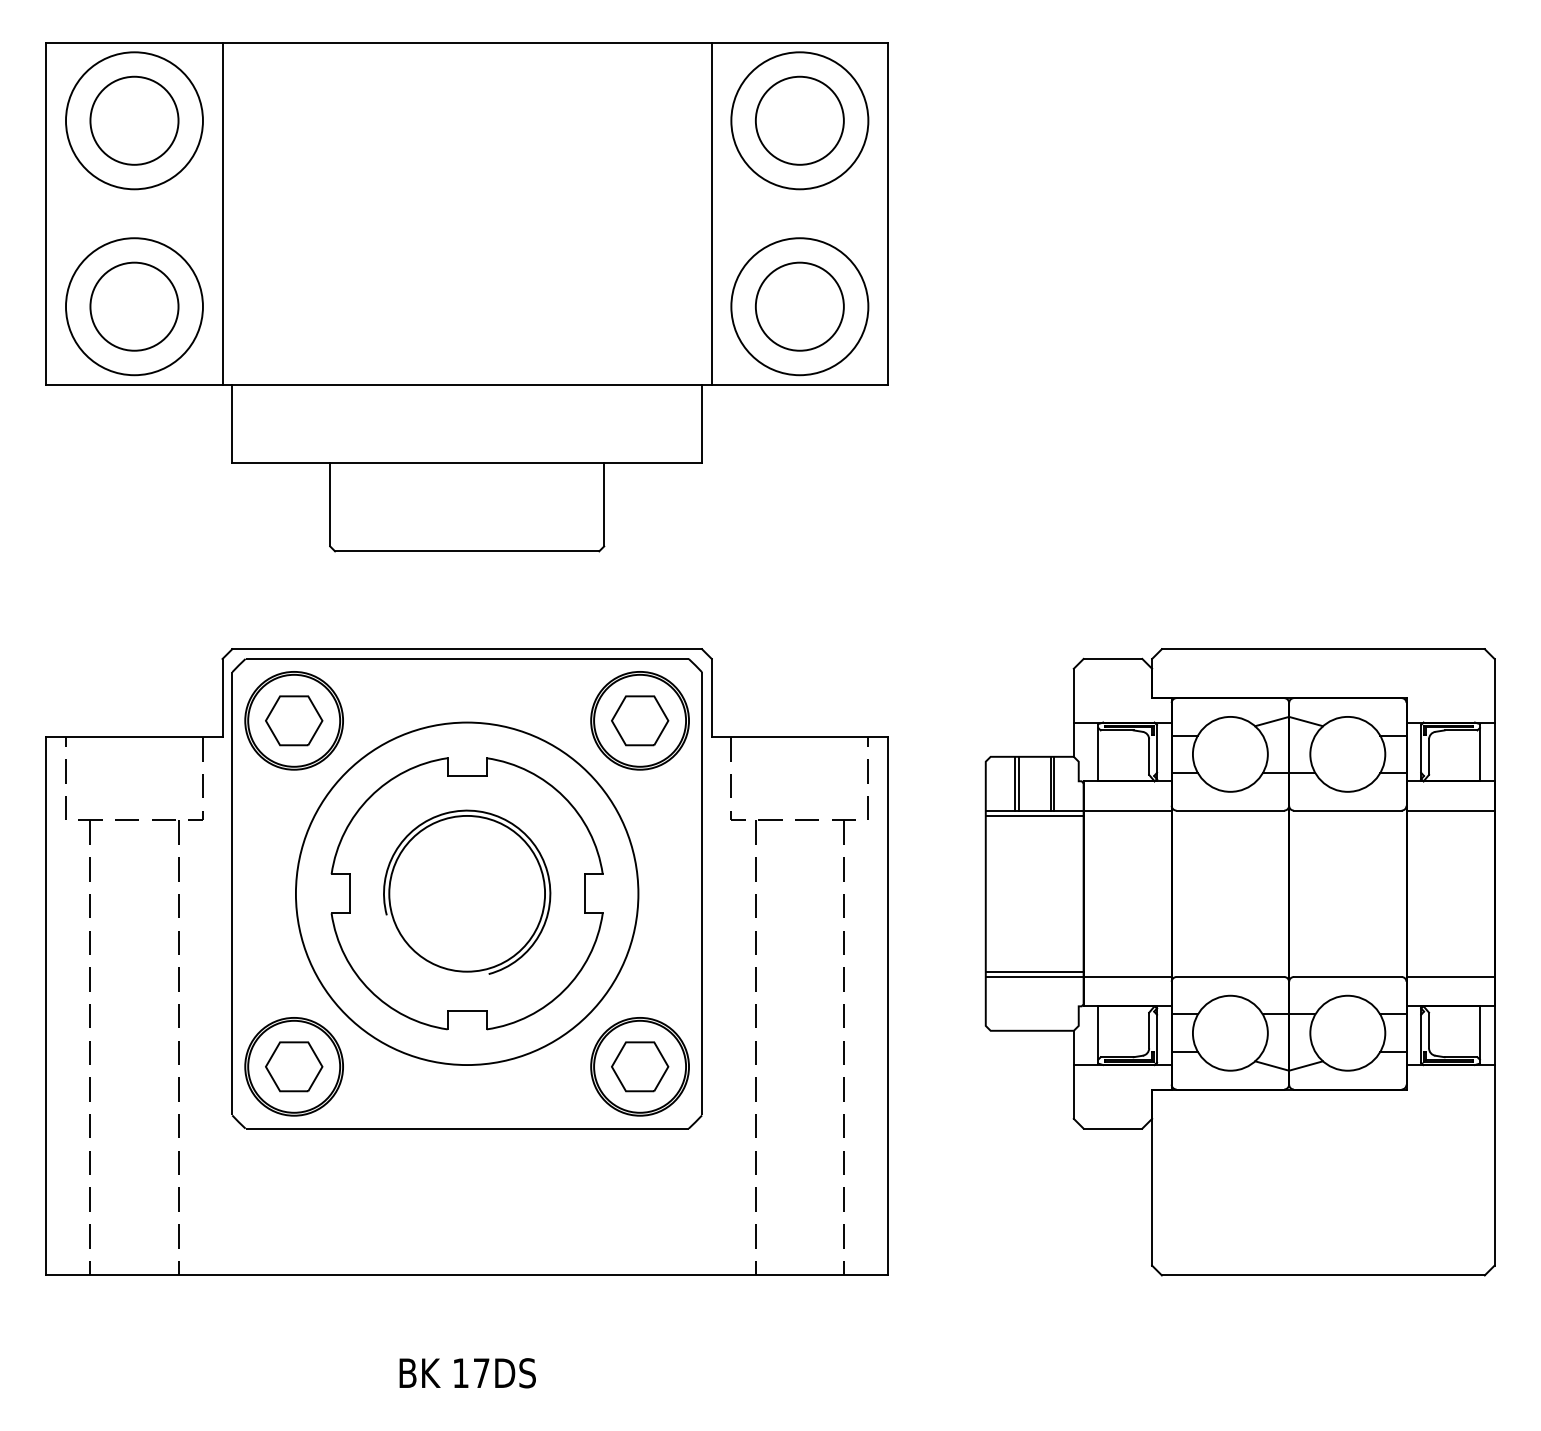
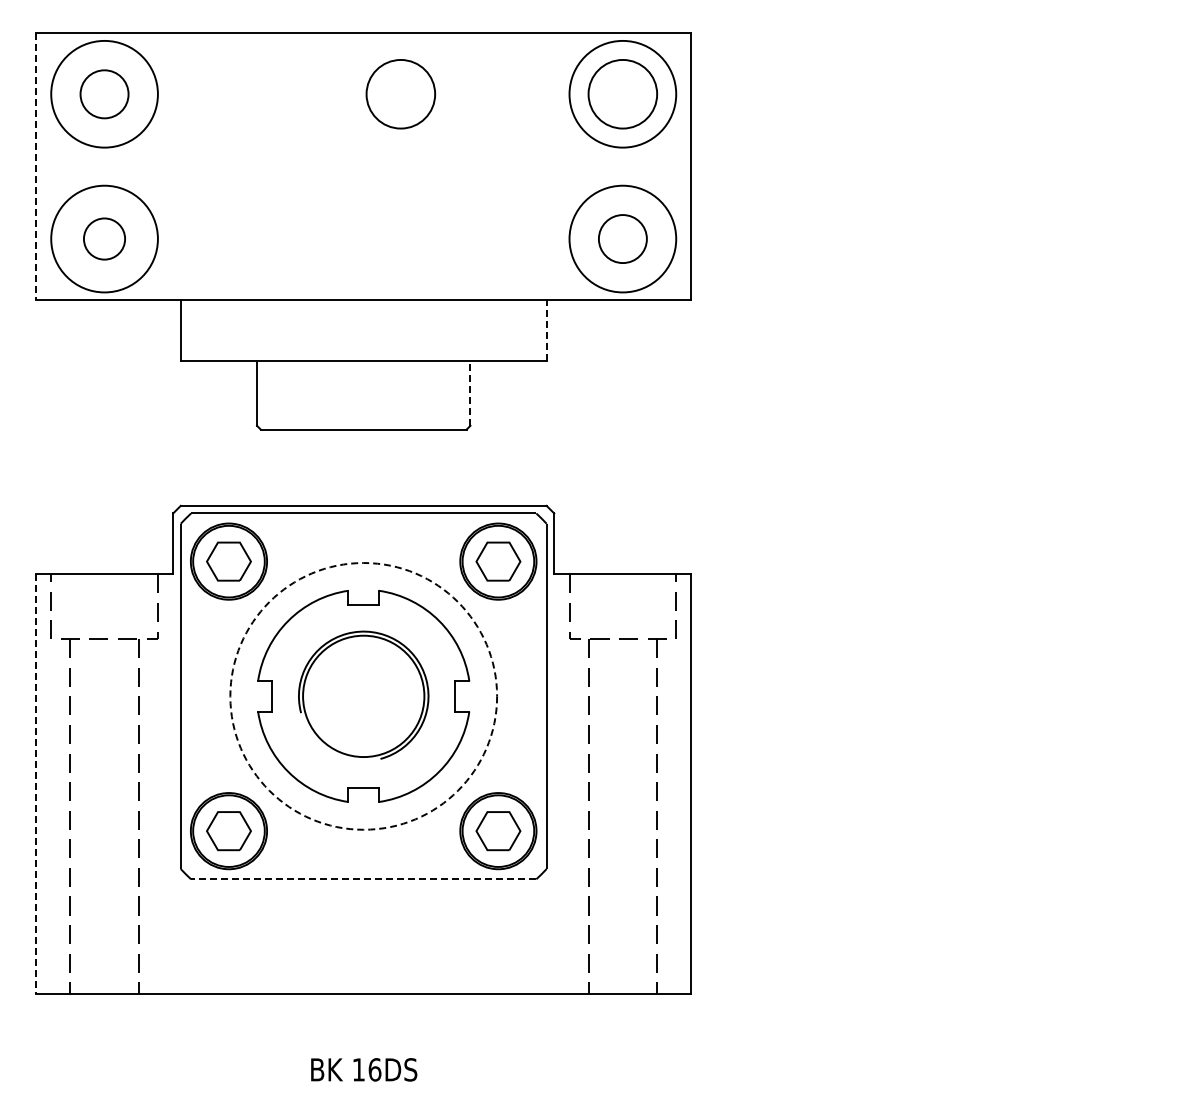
circle: (134, 121) -> (104, 94), size x0.7
circle: (514, 121) -> (400, 94), added
line: (222, 213) -> (173, 166), removed
line: (712, 213) -> (554, 166), removed
line: (47, 214) -> (36, 167), solid -> dashed
circle: (134, 305) -> (104, 238), size x0.6
circle: (799, 305) -> (622, 238), size x0.7
line: (701, 424) -> (546, 330), solid -> dashed
line: (604, 503) -> (470, 392), solid -> dashed
circle: (466, 893) -> (363, 696), solid -> dashed
part: (1239, 961) -> (965, 749), removed
line: (47, 1006) -> (36, 784), solid -> dashed
line: (466, 1128) -> (363, 879), solid -> dashed
text: (481, 1372) -> (374, 1069), 17DS -> 16DS

